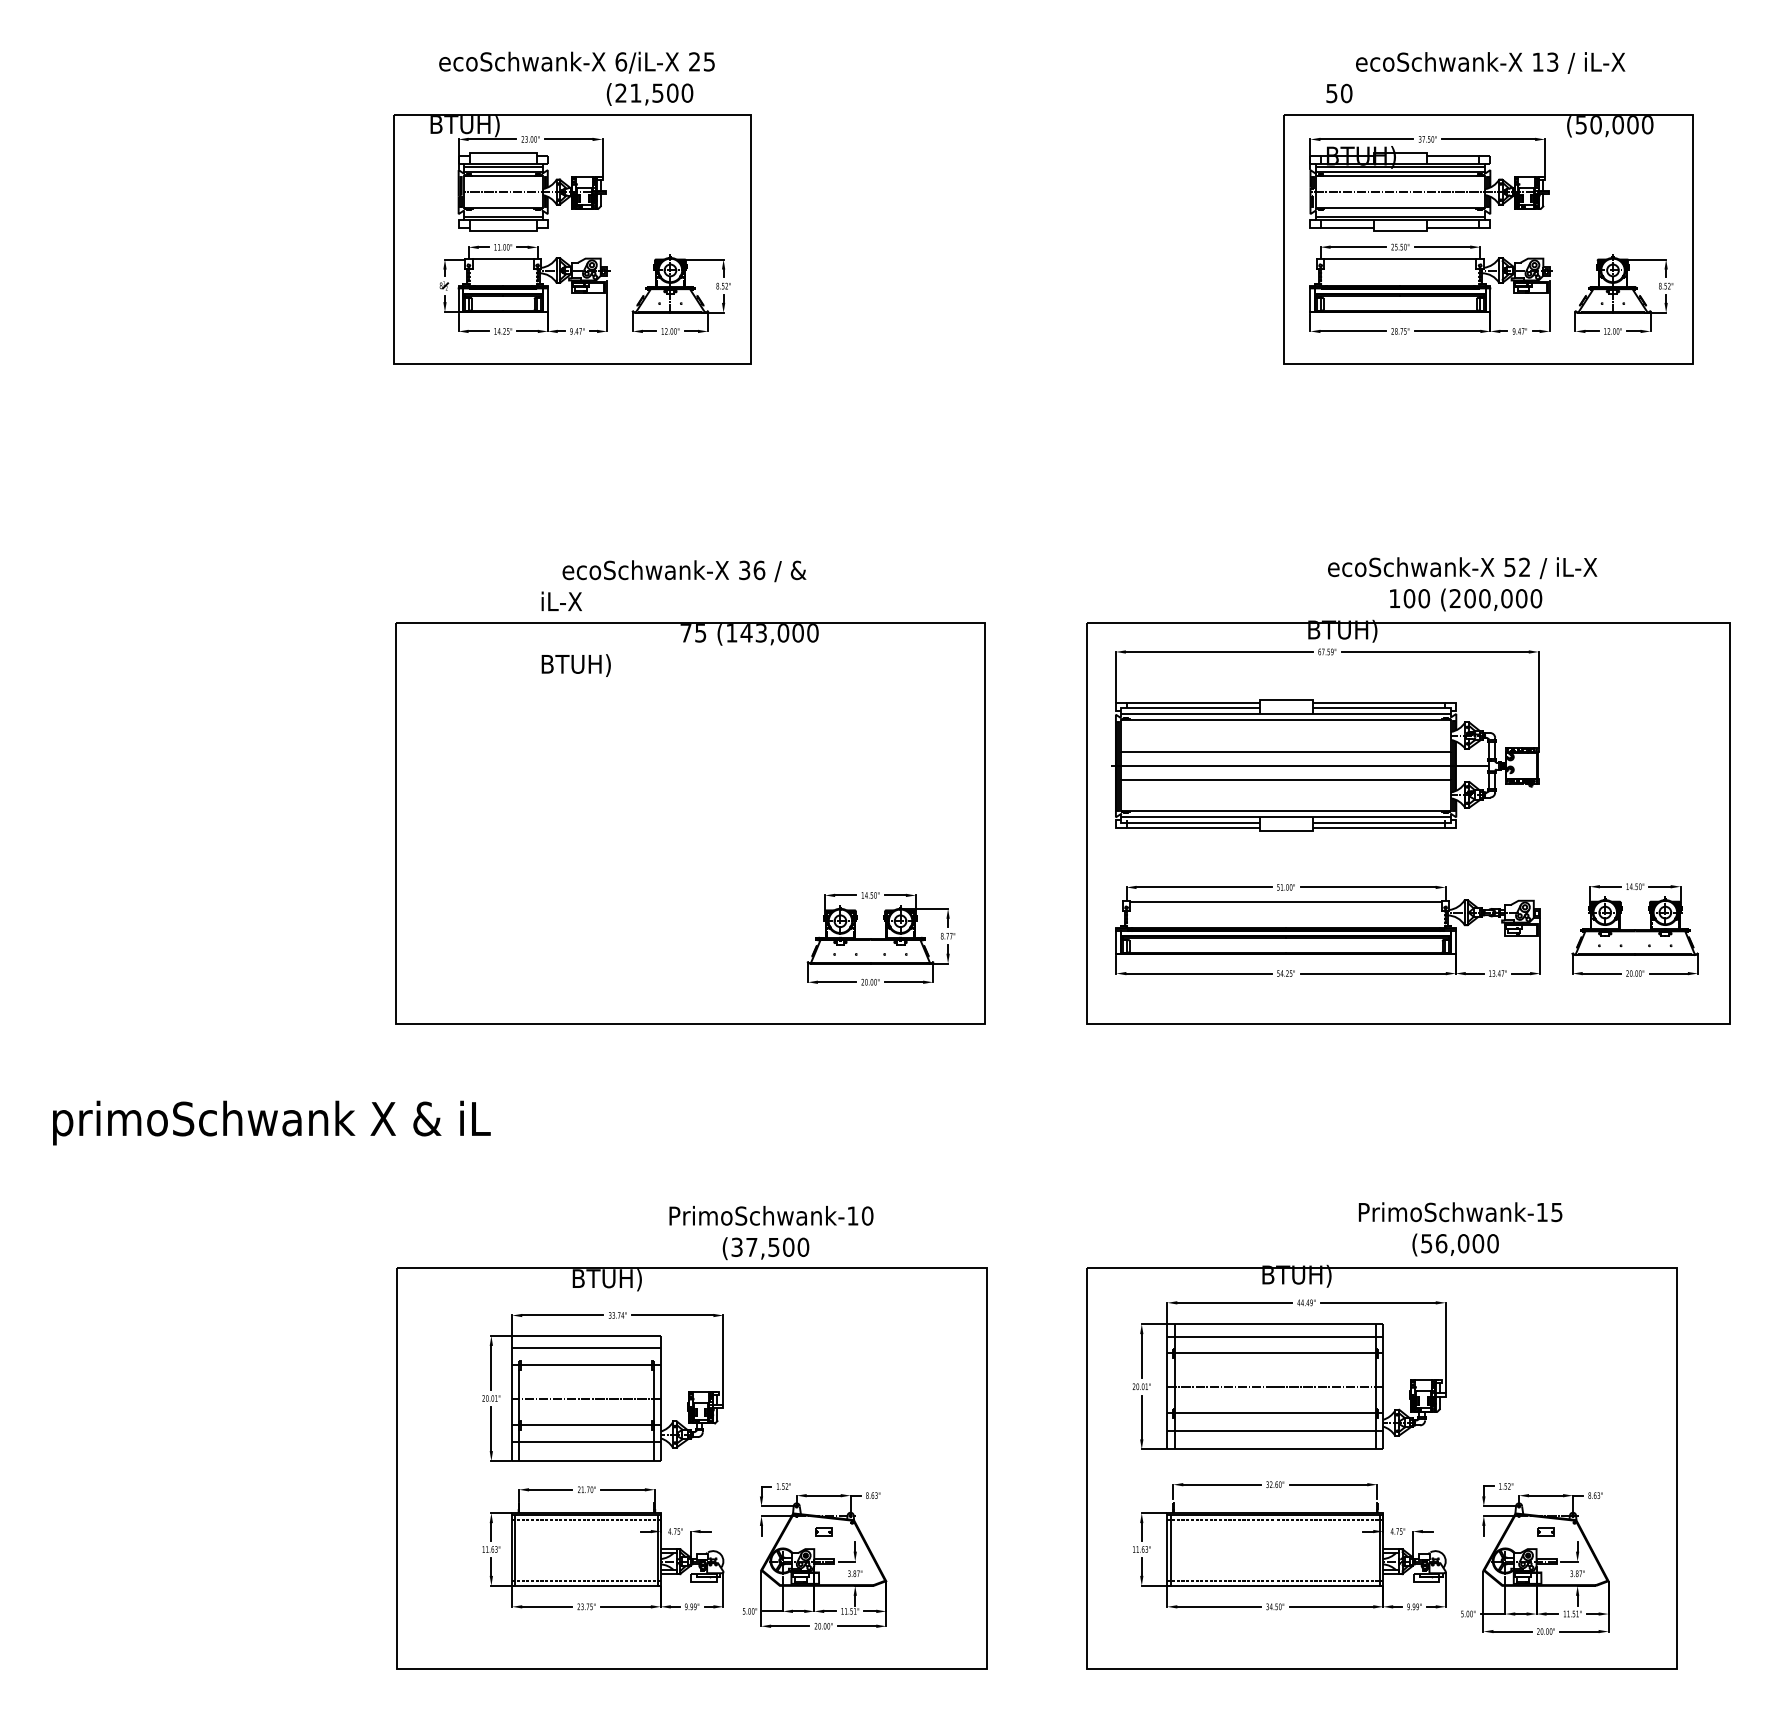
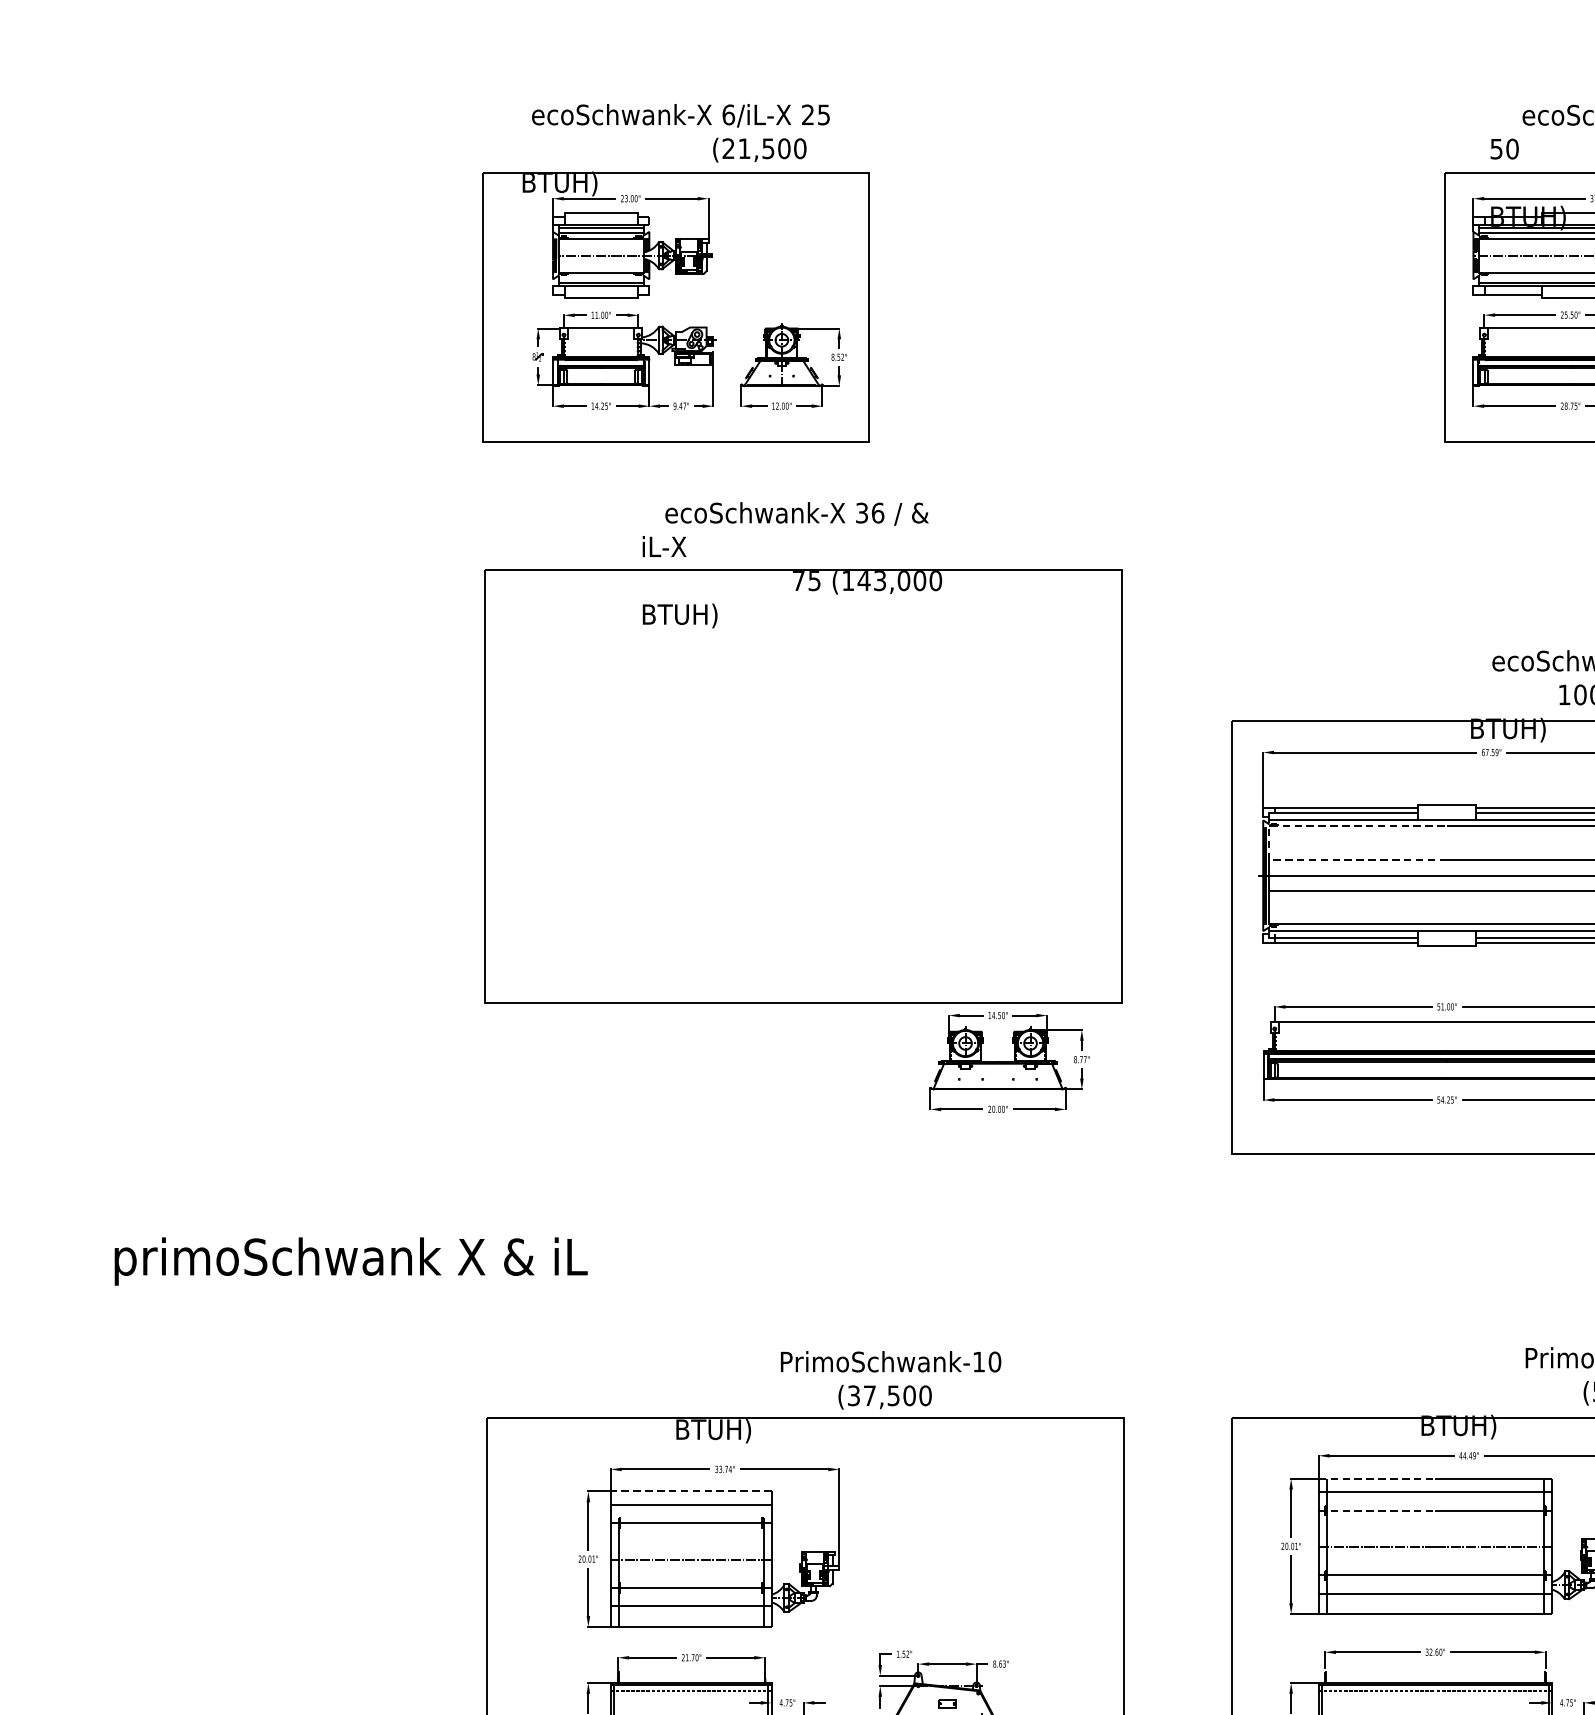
line: (1121, 735) -> (1269, 842), solid -> dashed
part: (690, 792) -> (803, 753), moved
line: (1221, 1324) -> (1377, 1479), solid -> dashed
line: (586, 1335) -> (691, 1491), solid -> dashed
line: (1221, 1353) -> (1377, 1510), solid -> dashed

